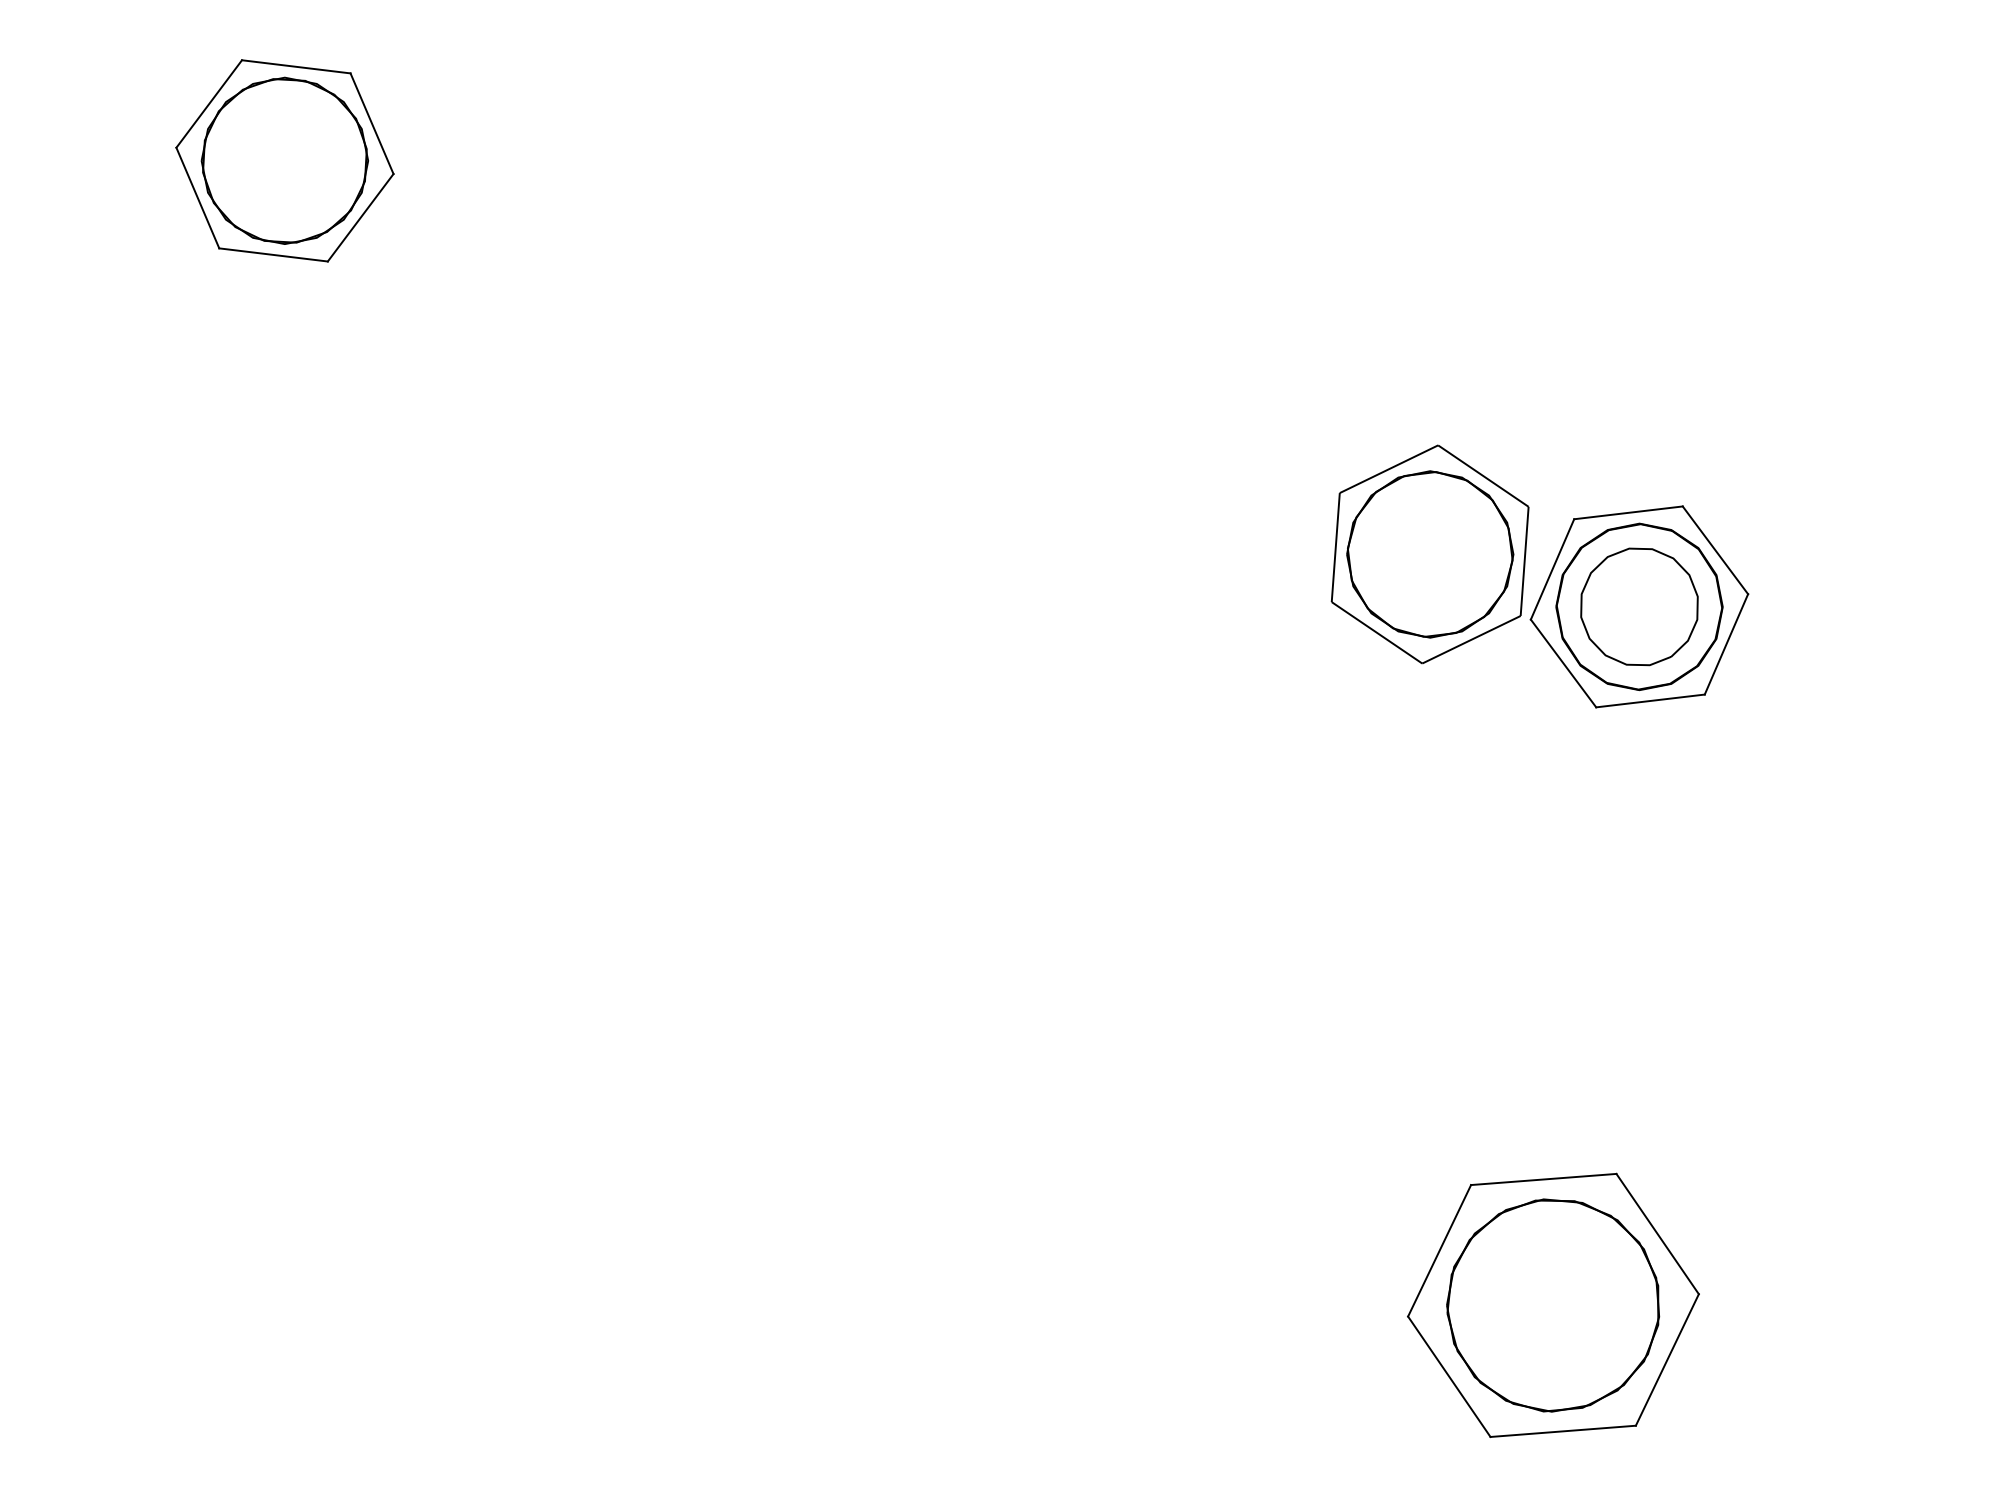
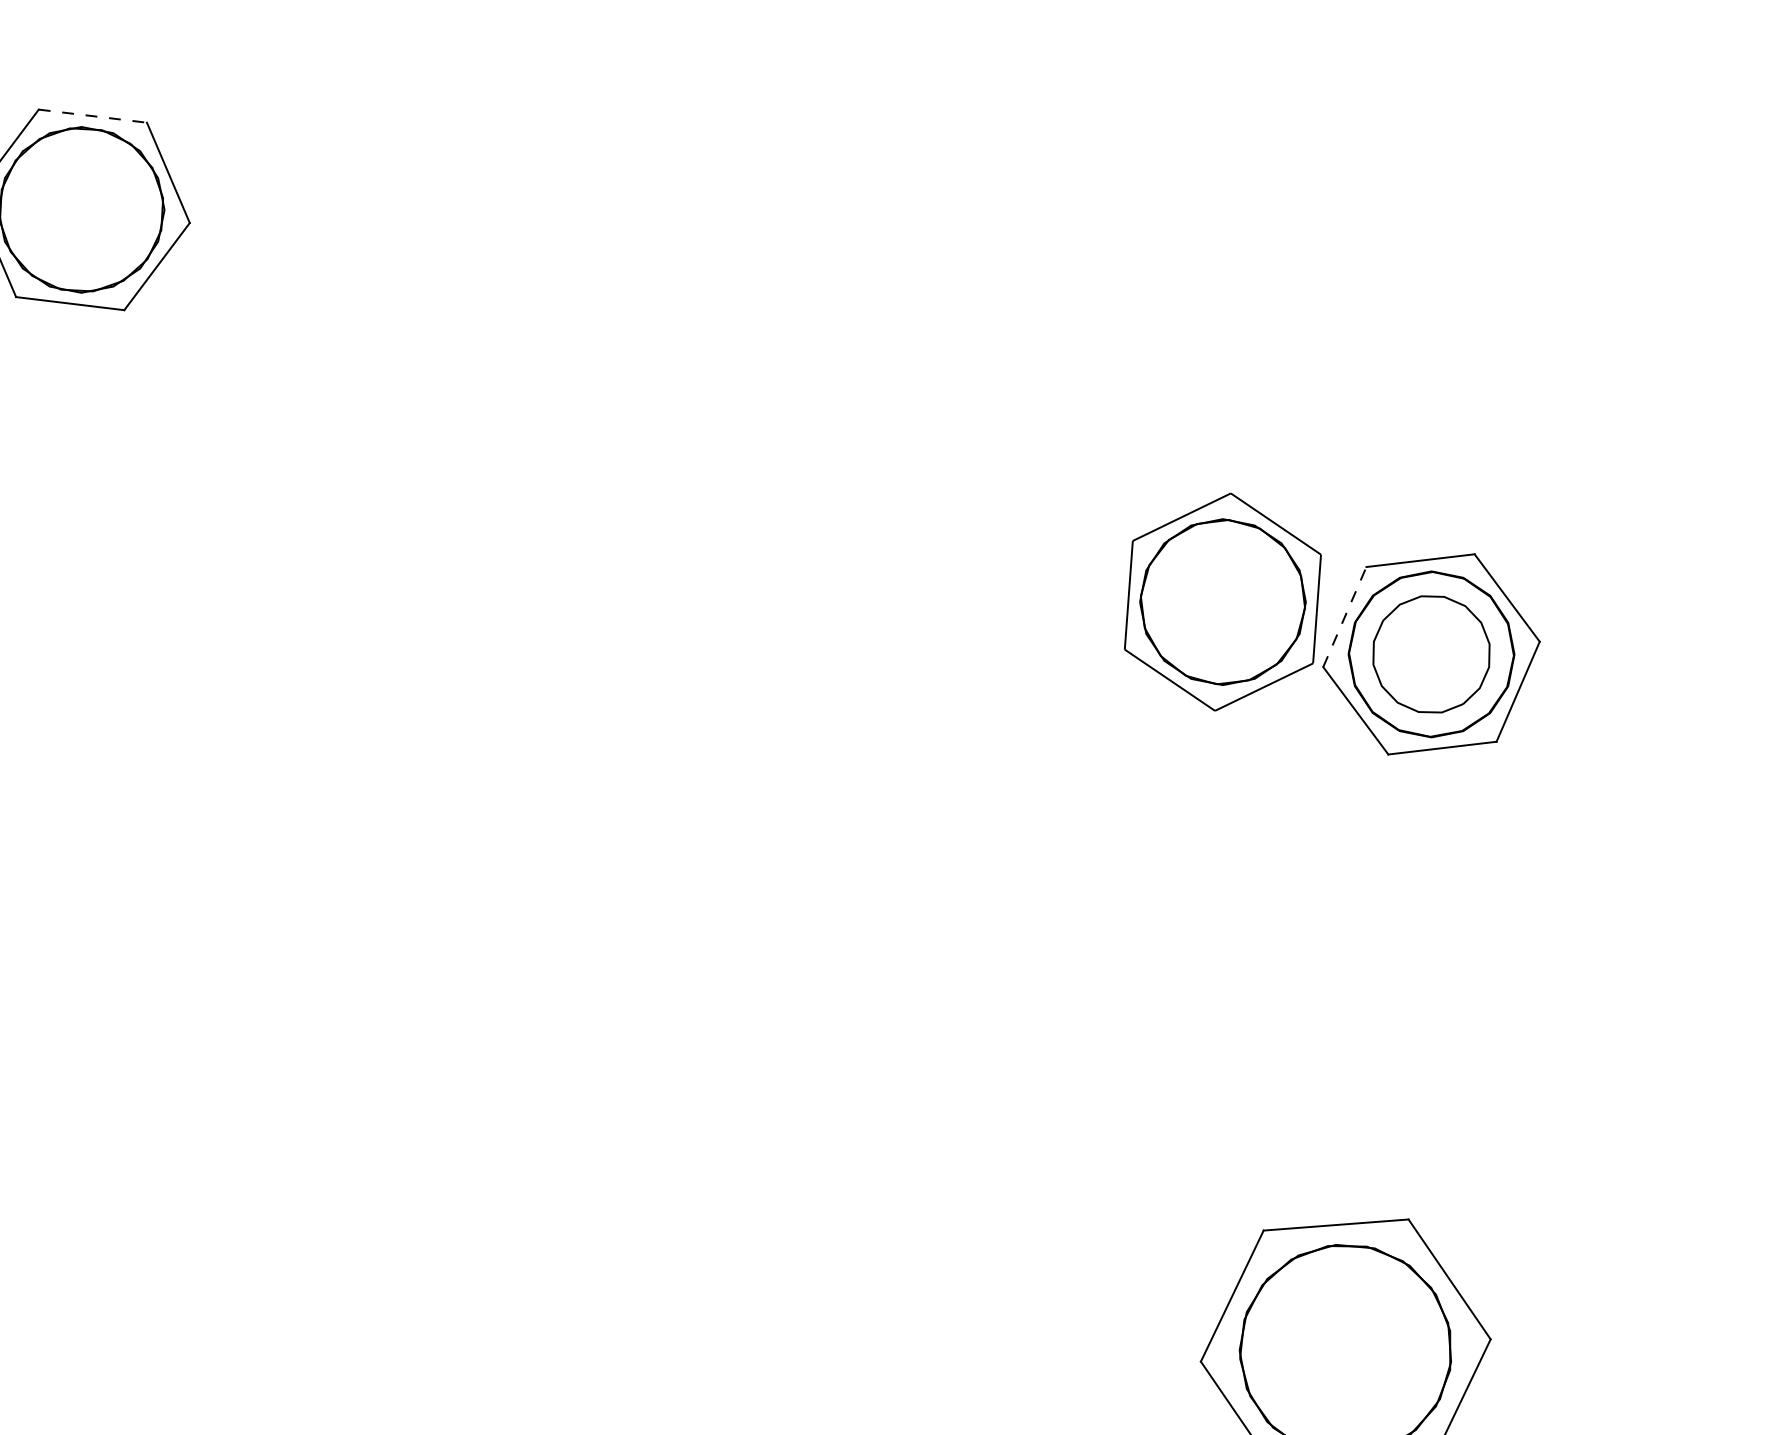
line: (296, 66) -> (93, 115), solid -> dashed
line: (1552, 569) -> (1344, 617), solid -> dashed

